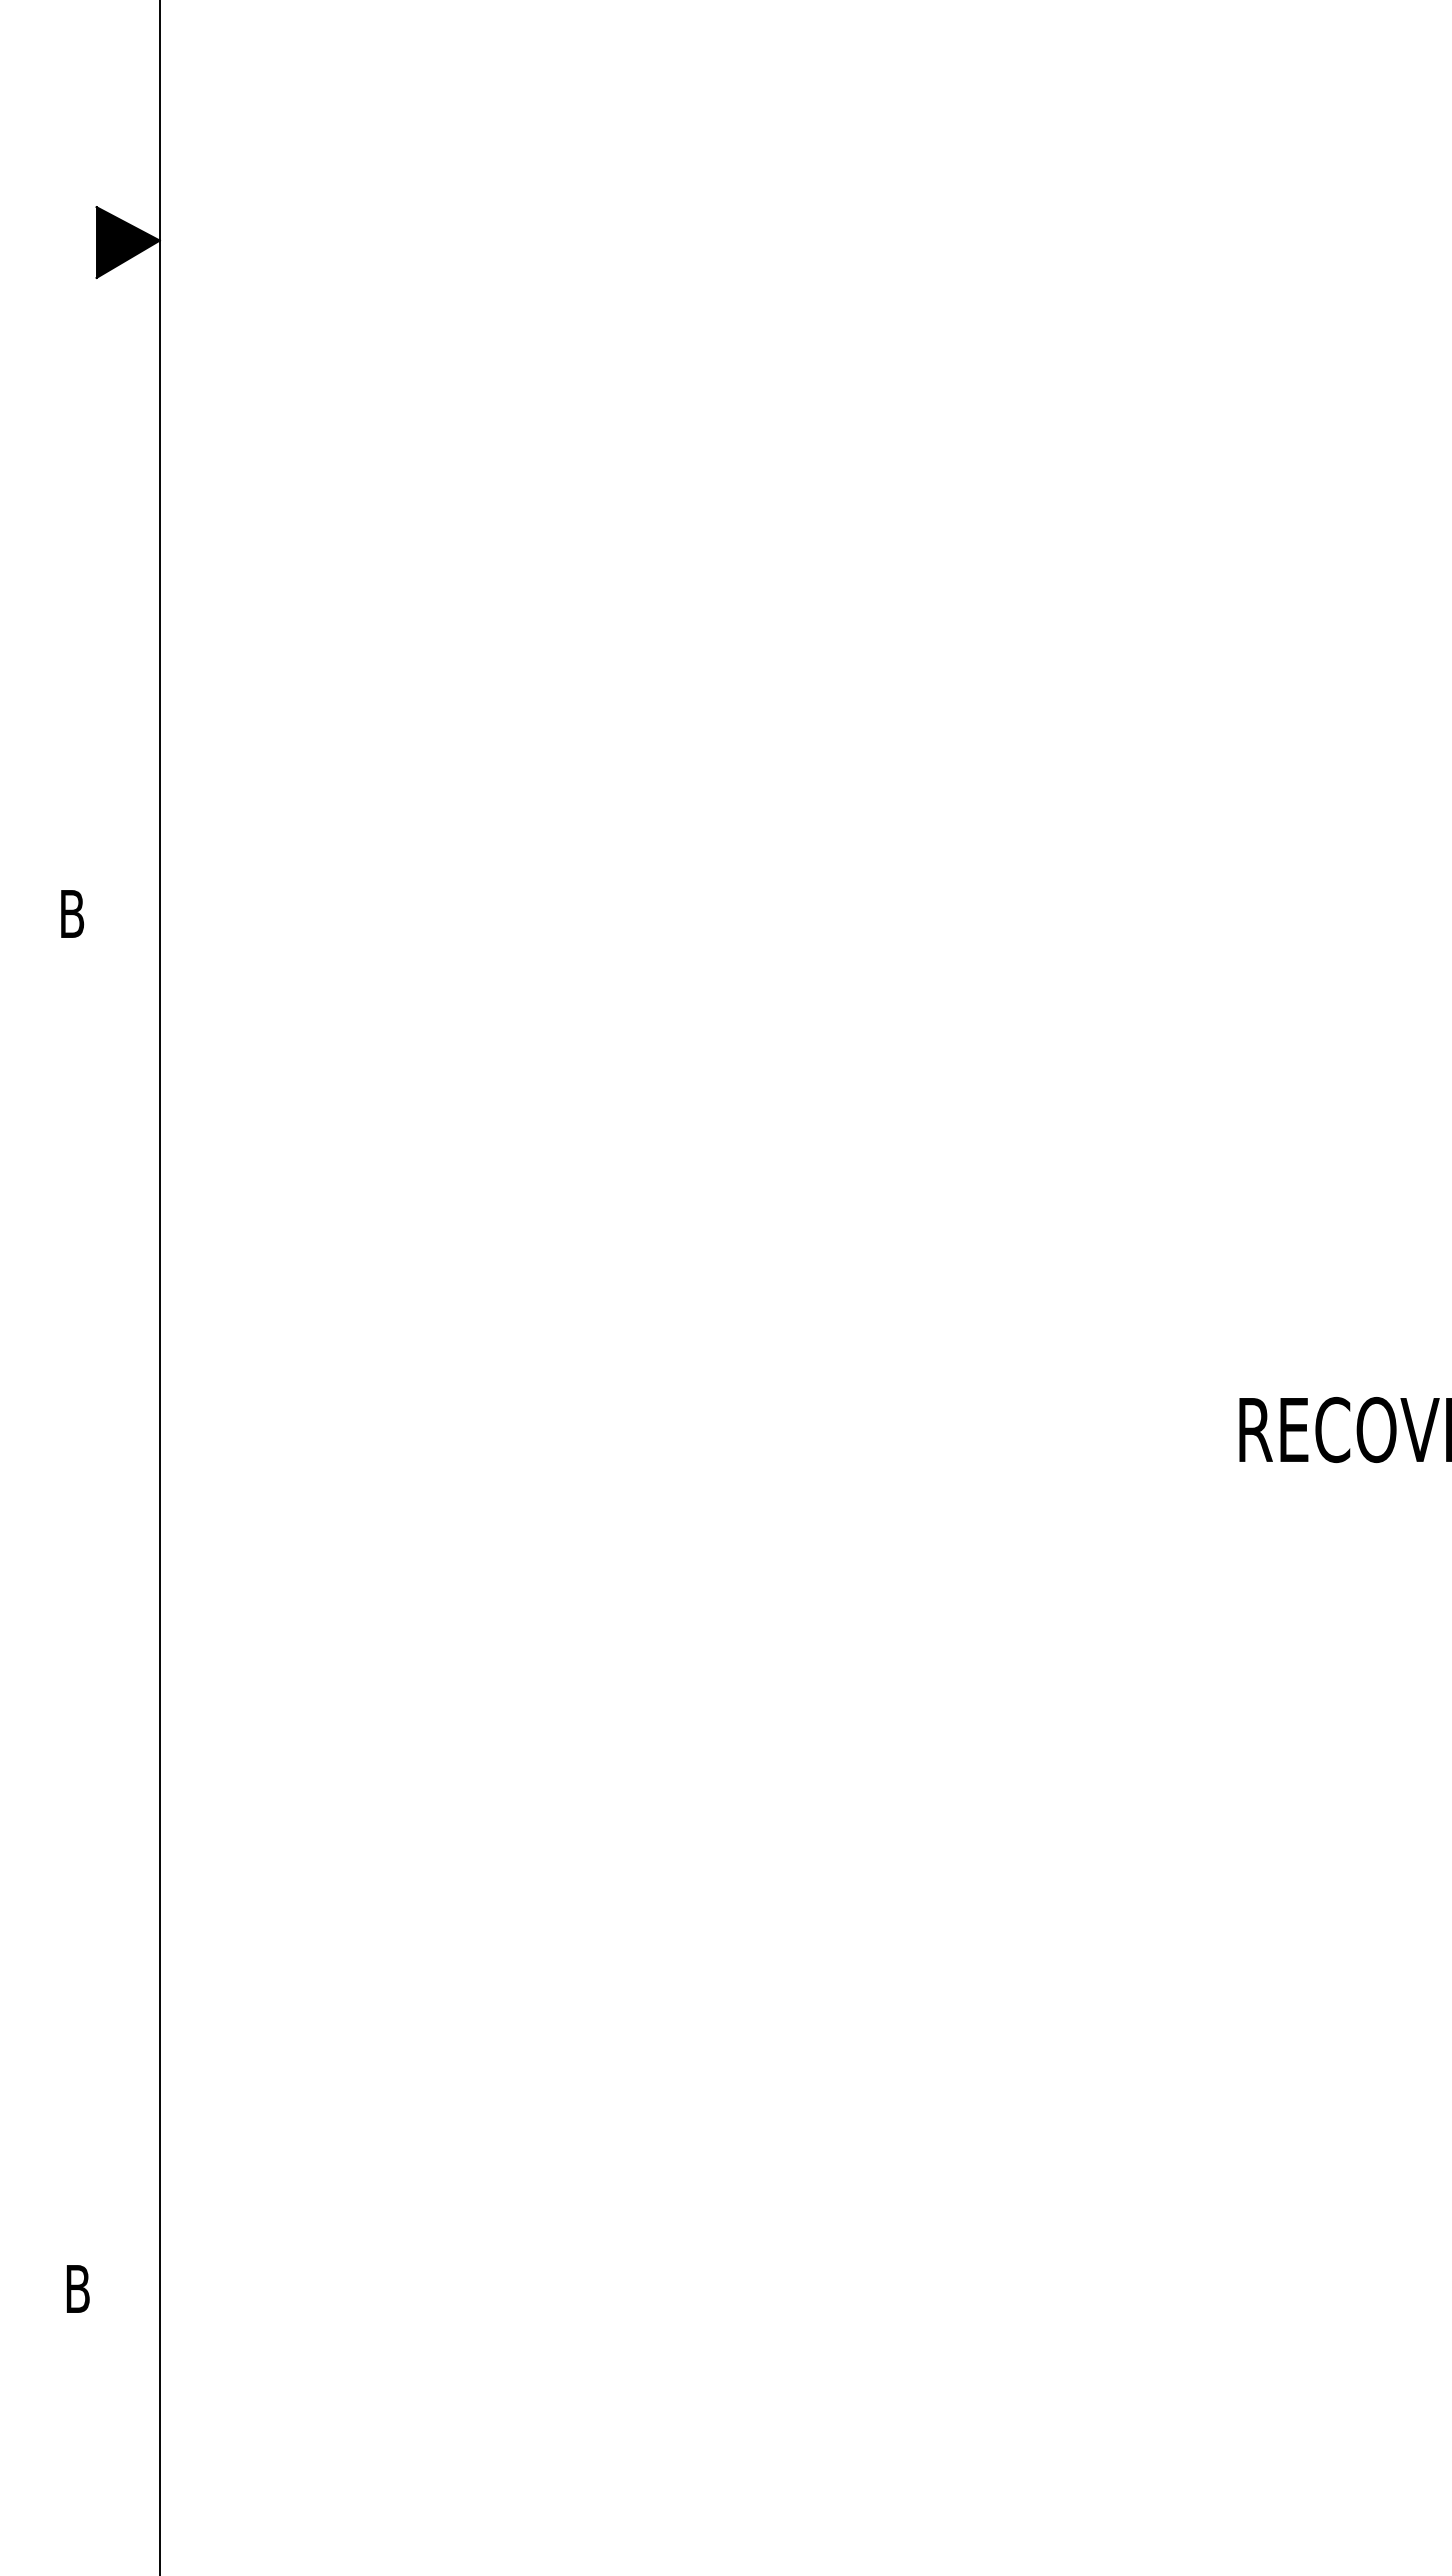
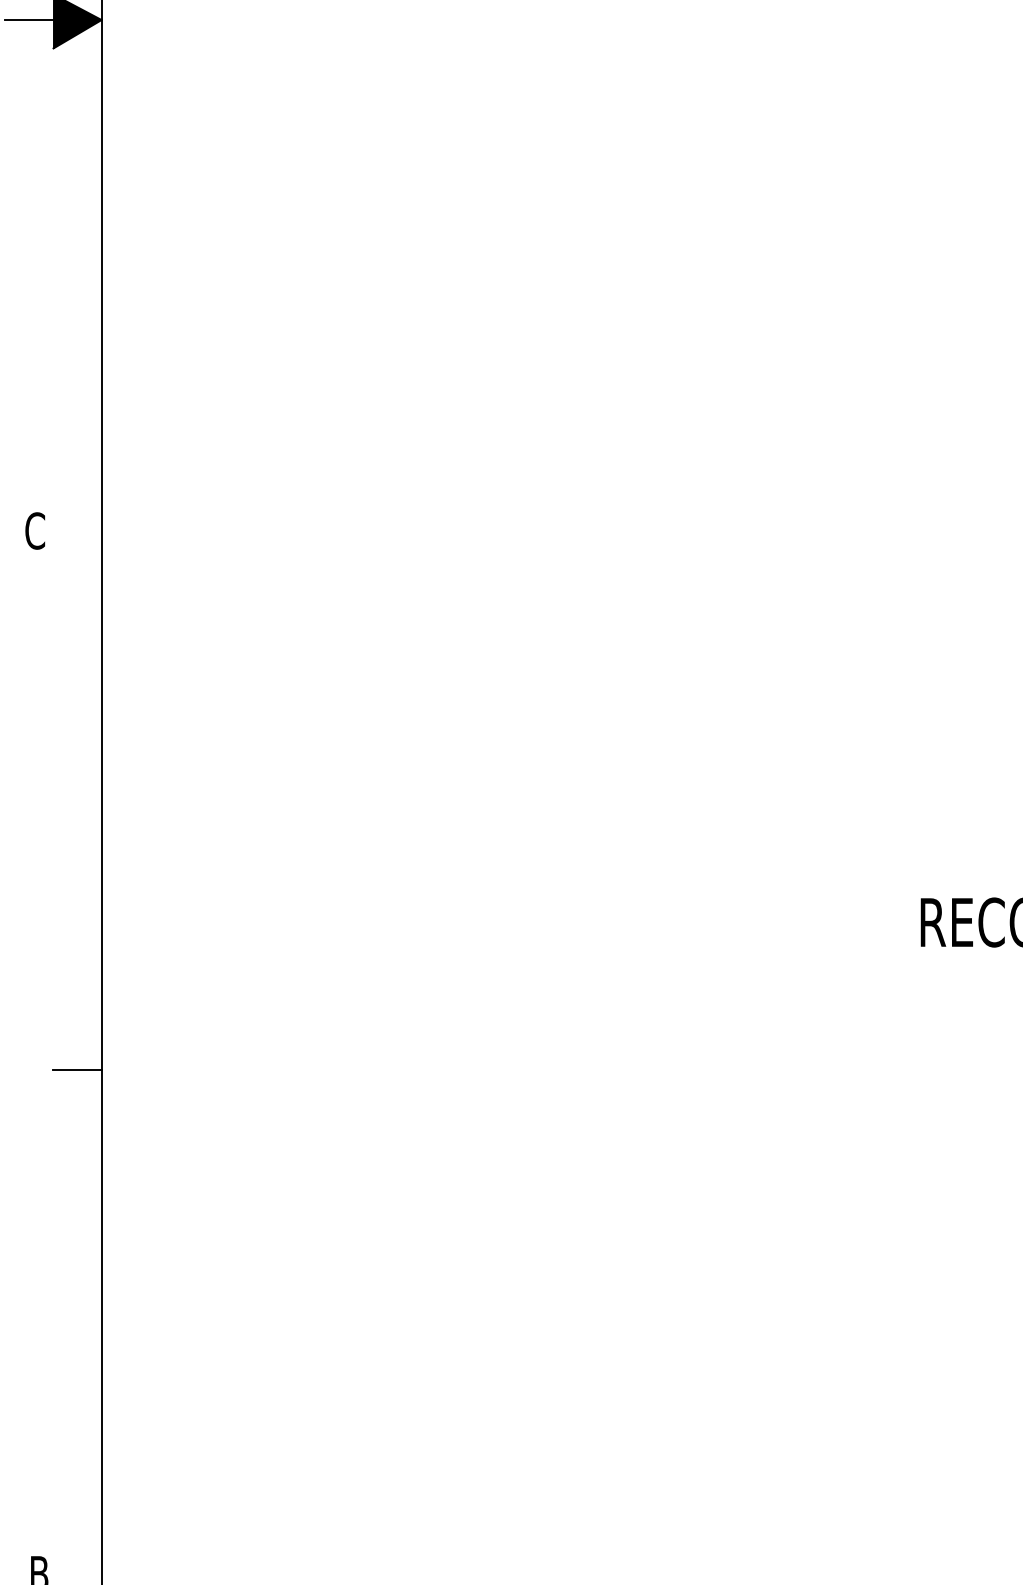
line: (64, 240) -> (29, 19), added
text: (72, 913) -> (35, 530), B -> C
line: (127, 1624) -> (77, 1070), added

